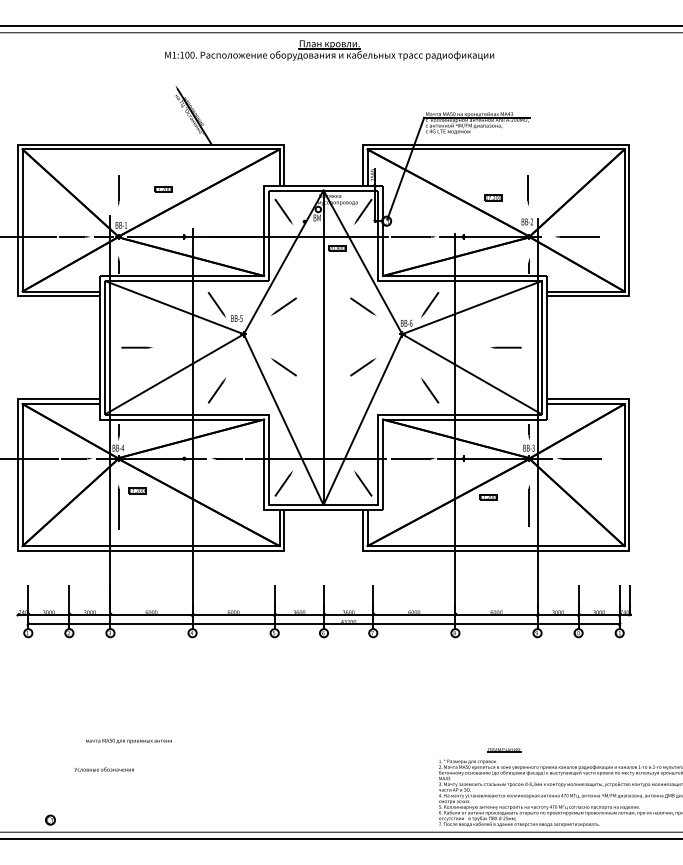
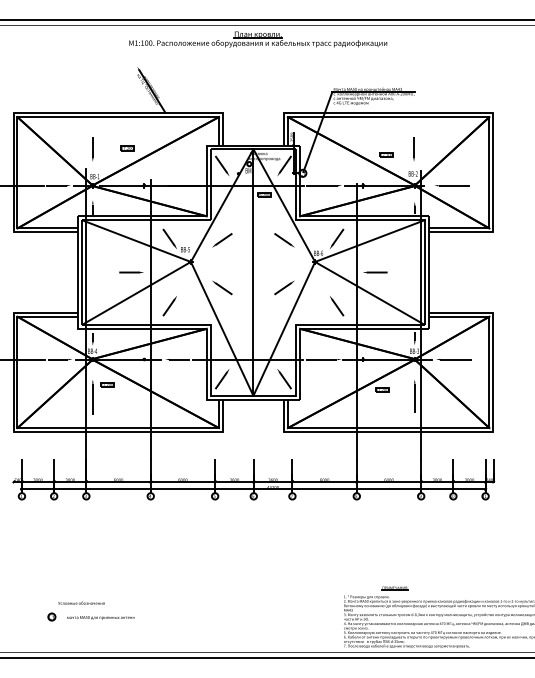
line: (136, 347) -> (131, 272), moved
line: (505, 347) -> (374, 272), moved
text: (128, 740) -> (100, 617), moved
part: (50, 819) -> (51, 616), moved

